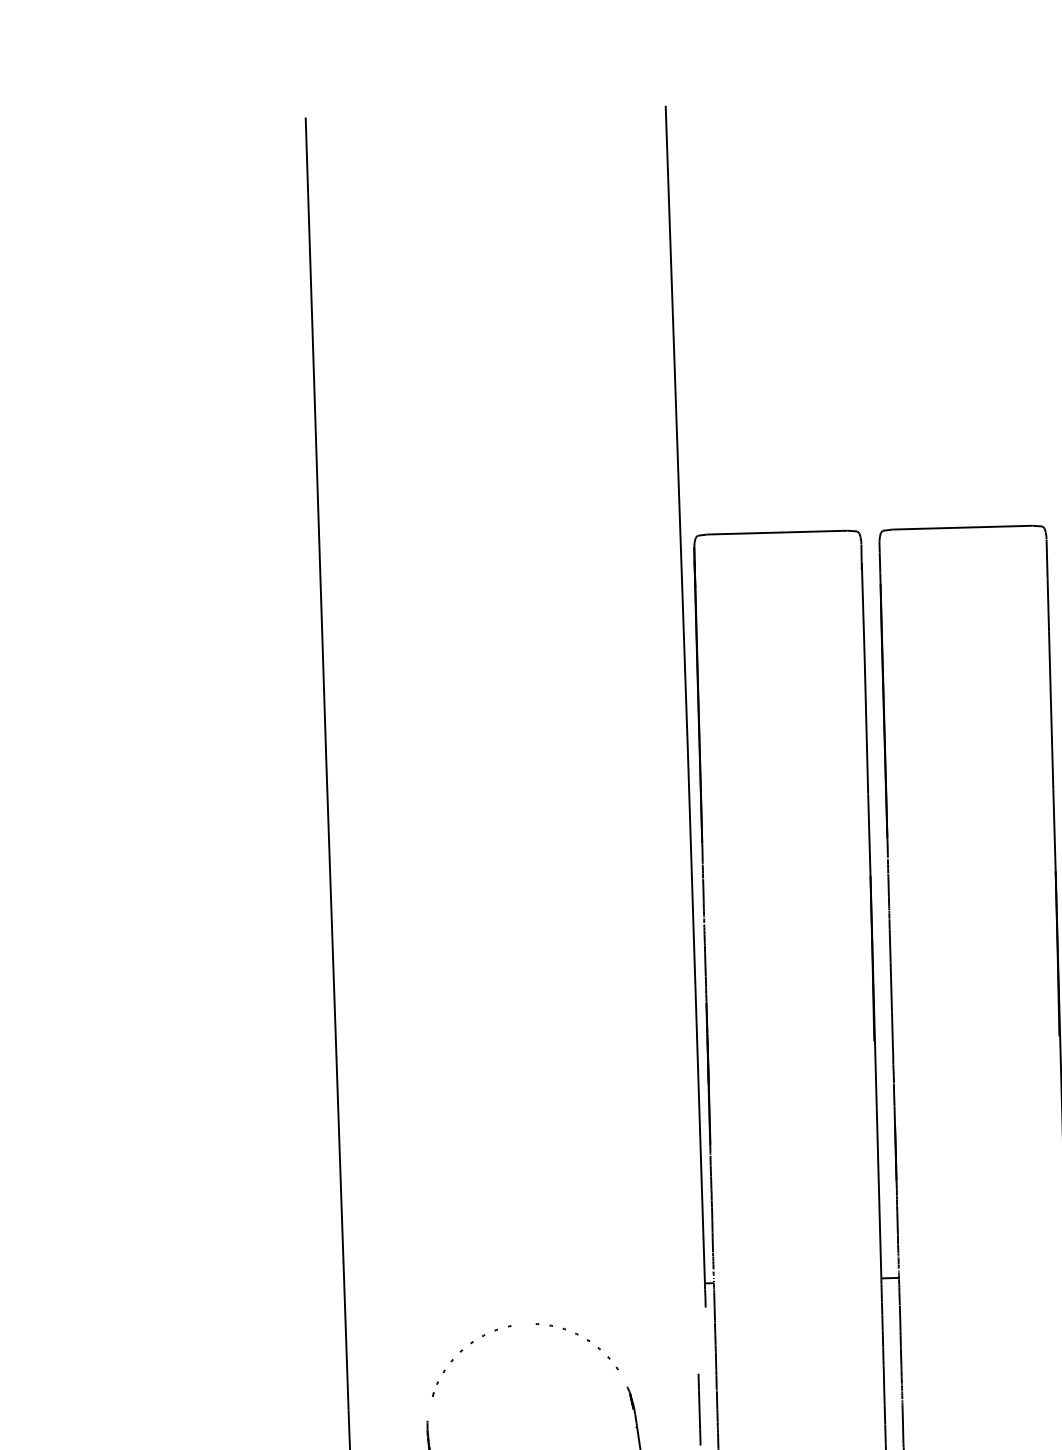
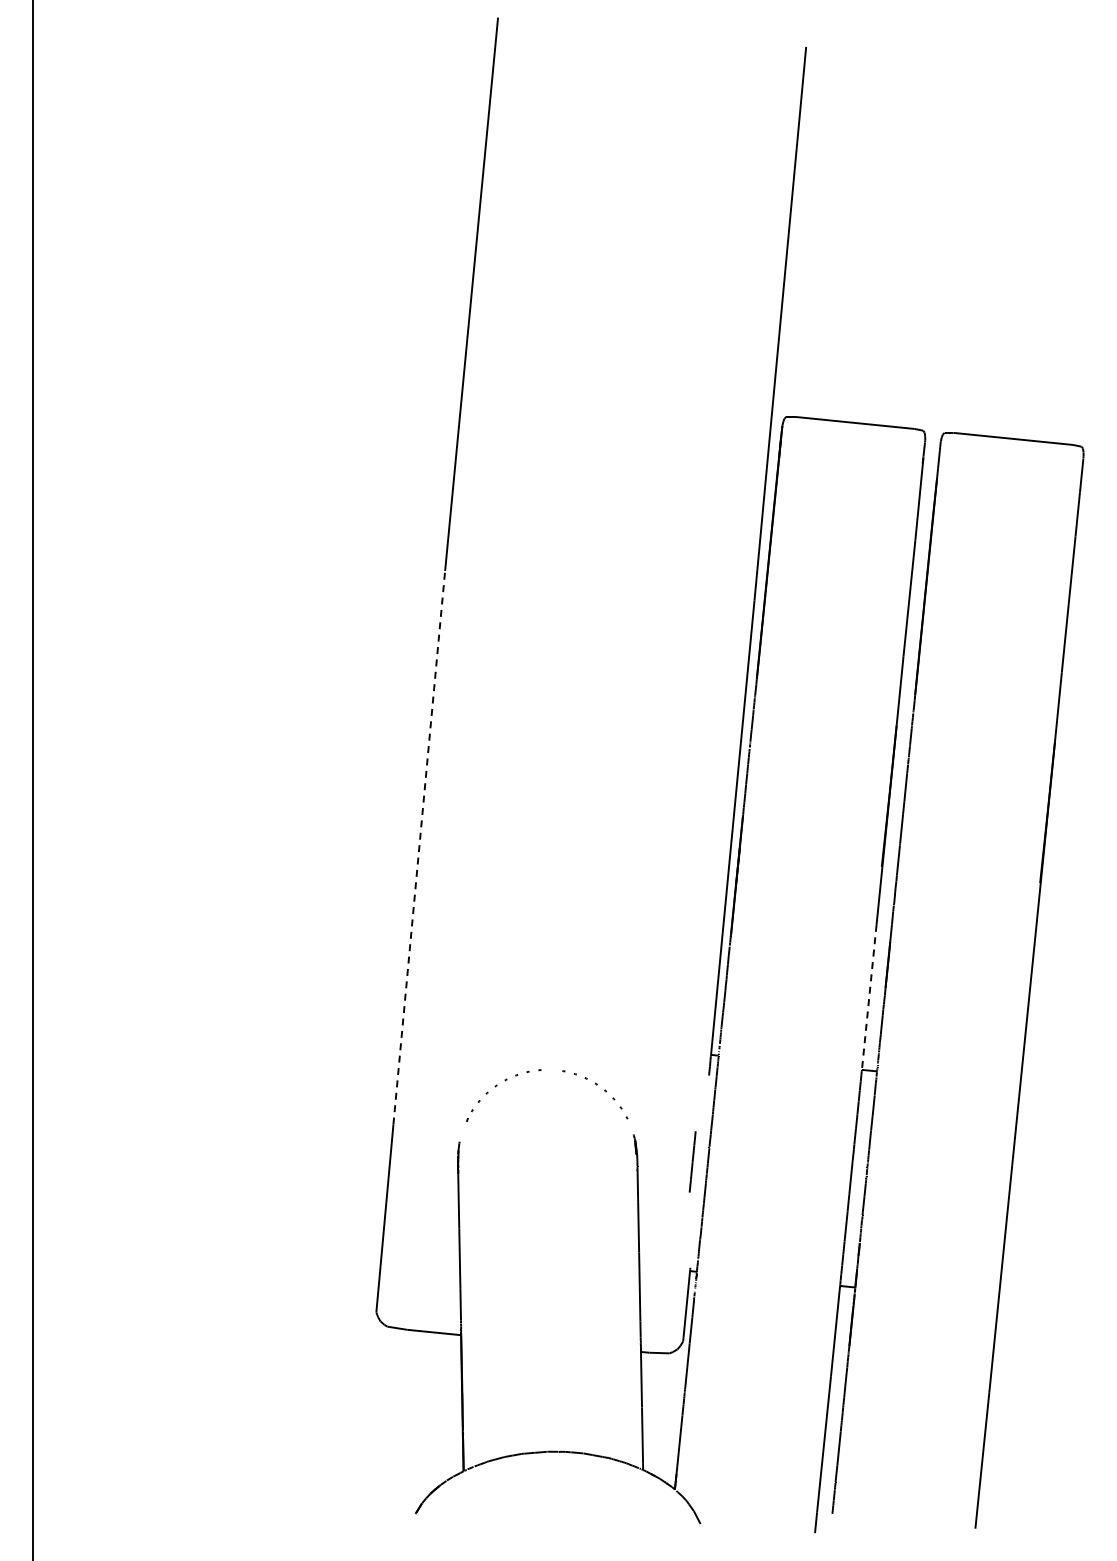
line: (337, 1087) -> (419, 847), solid -> dashed
line: (879, 1193) -> (869, 997), solid -> dashed

